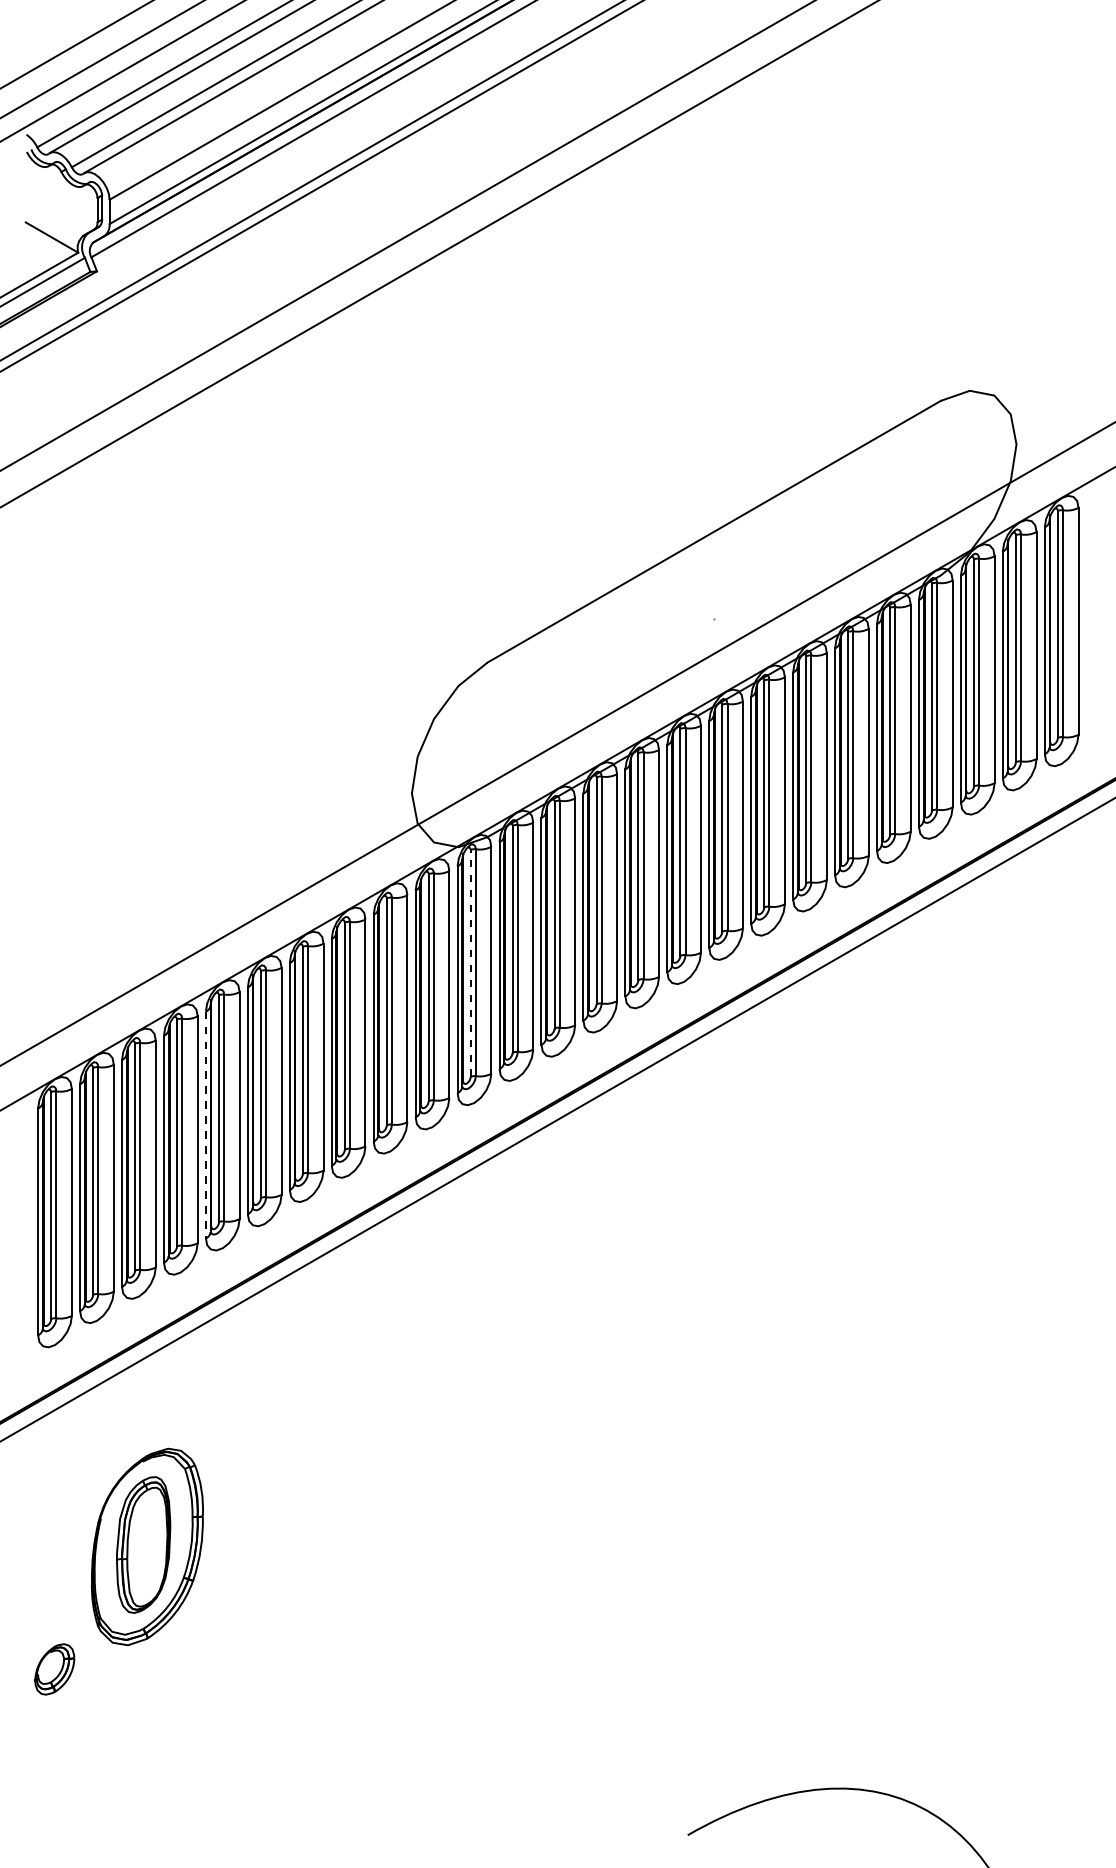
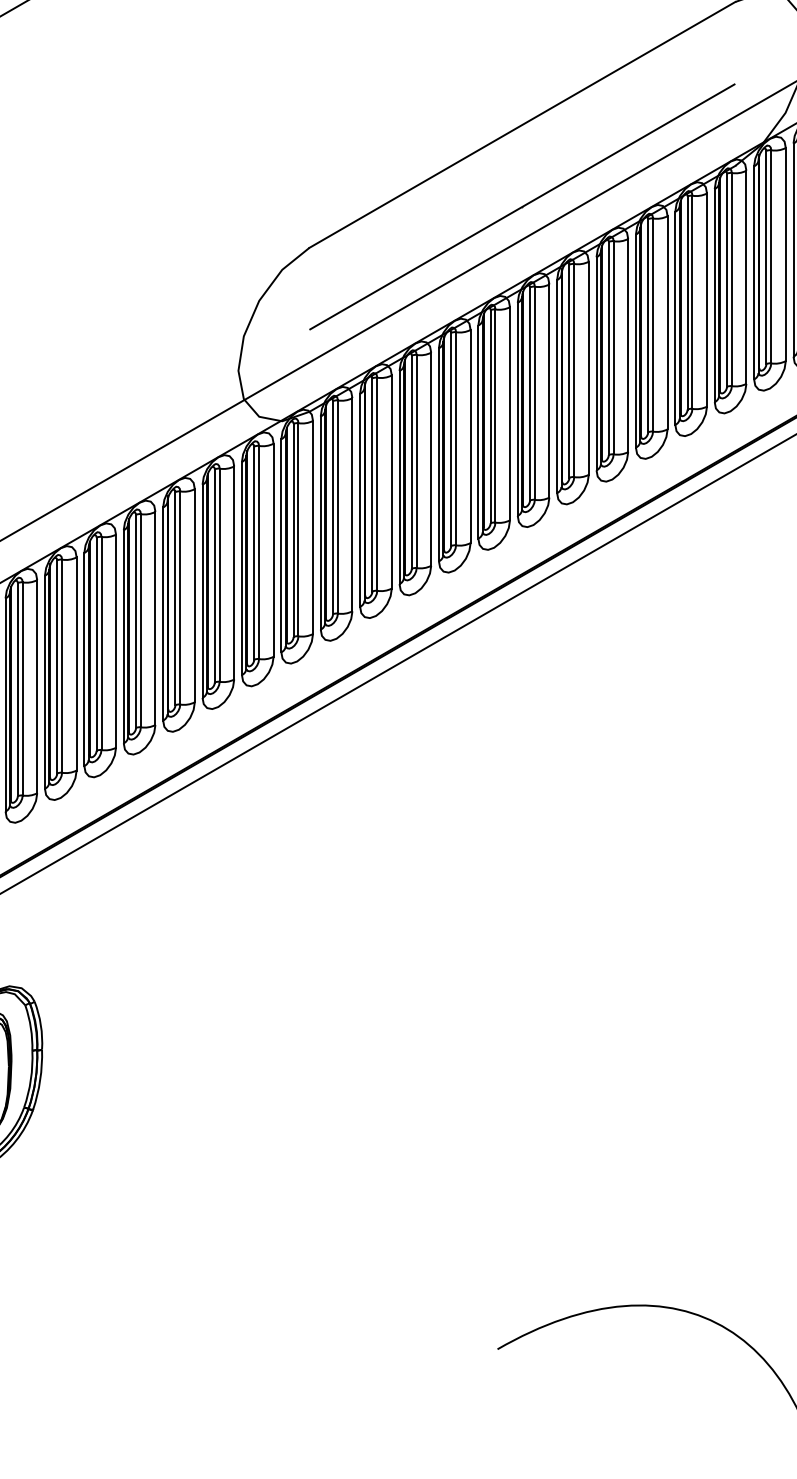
line: (713, 618) -> (521, 206), added
line: (470, 963) -> (293, 530), dashed -> solid
line: (205, 1125) -> (44, 682), dashed -> solid

